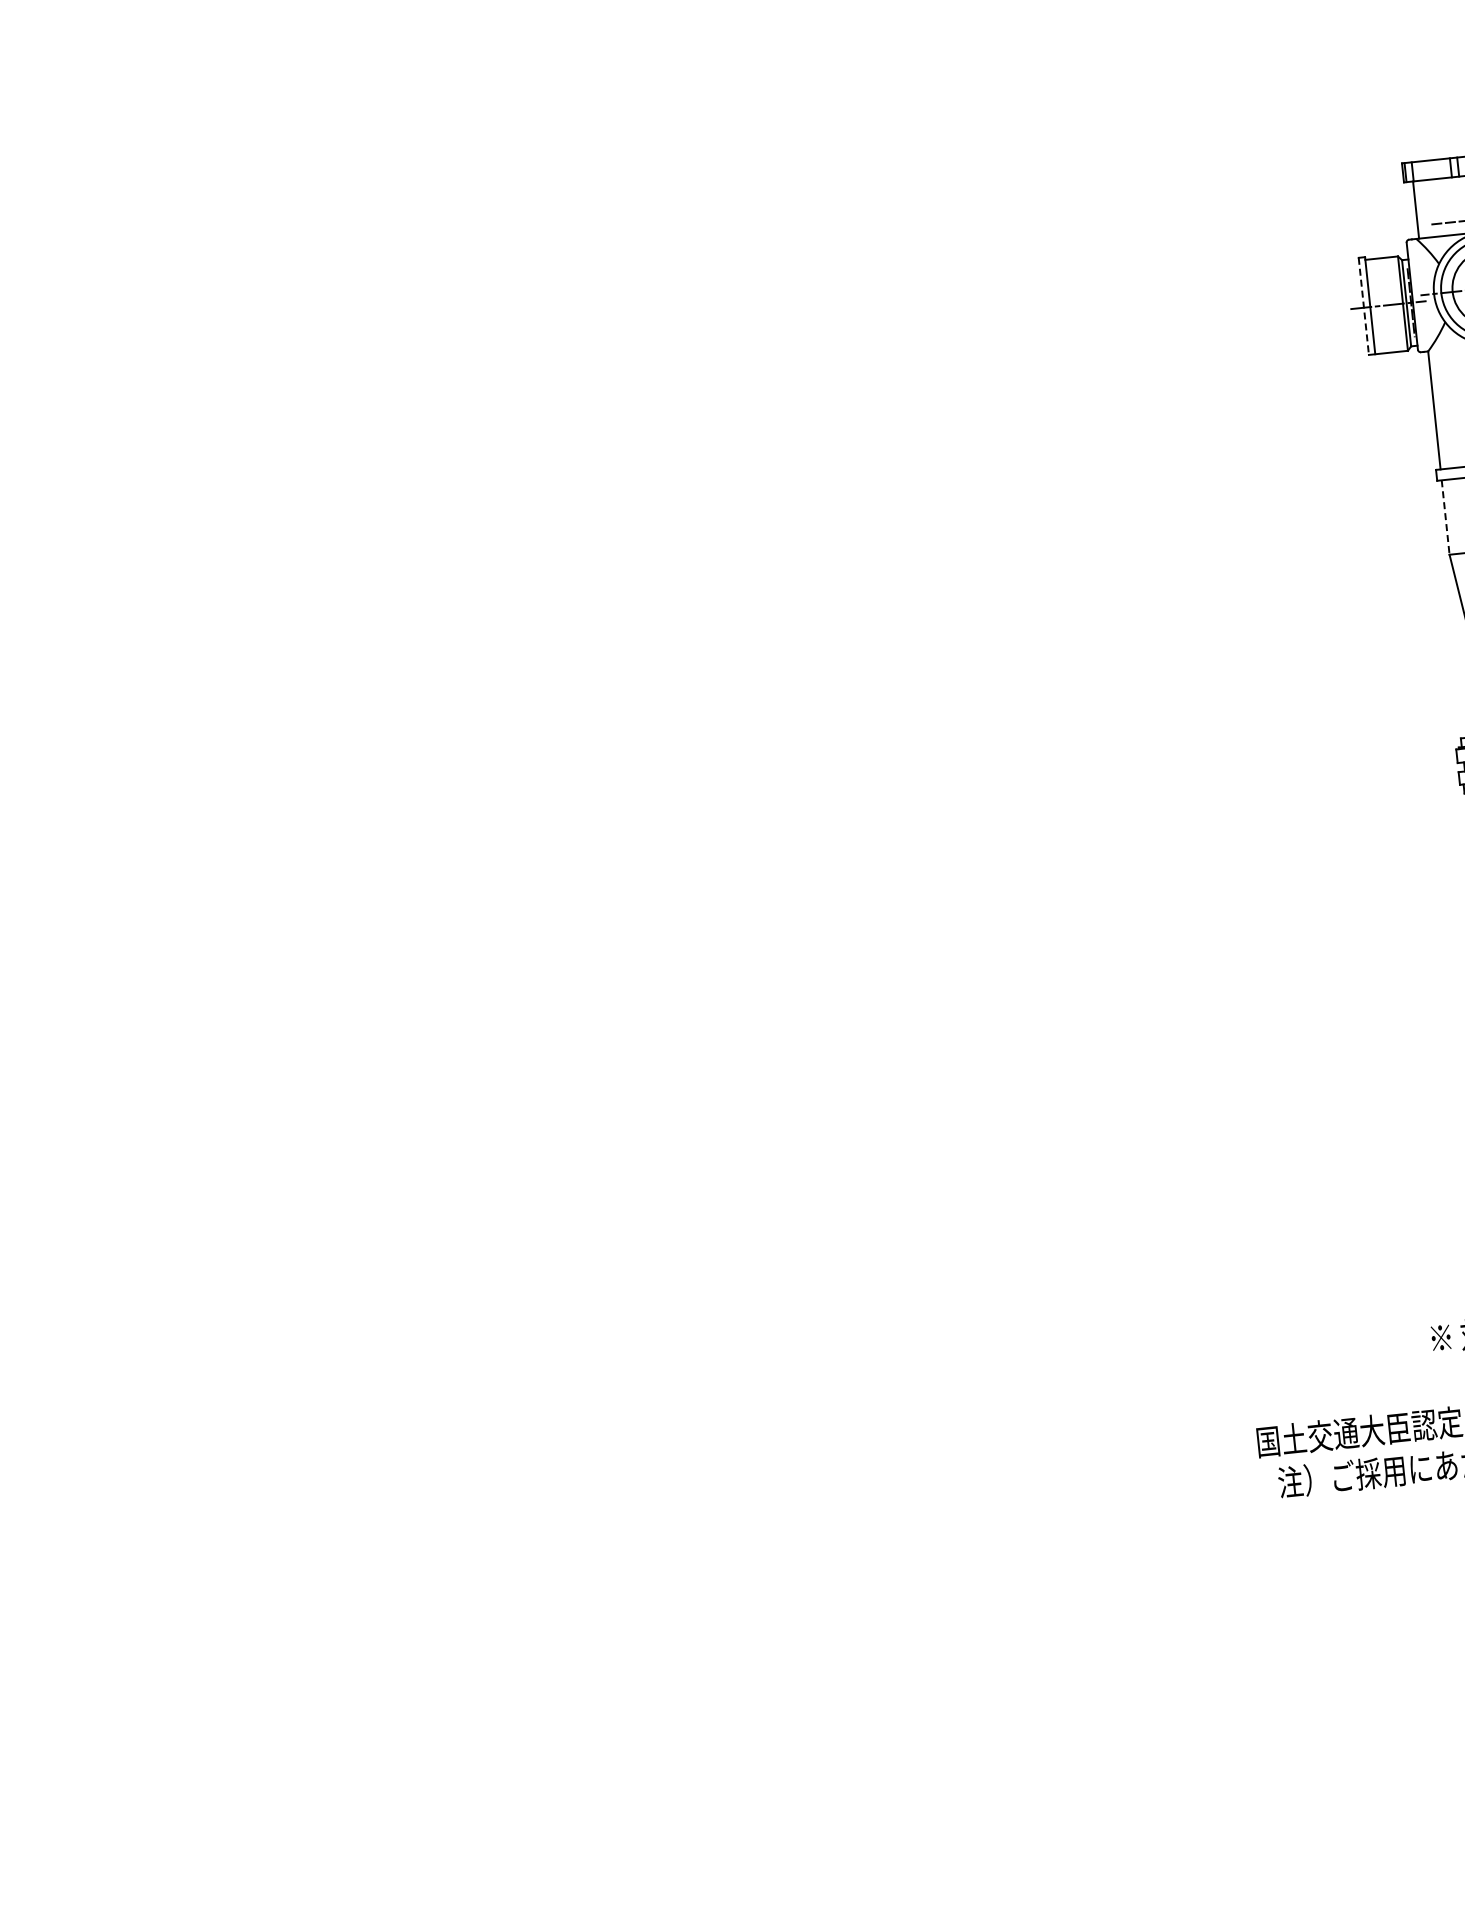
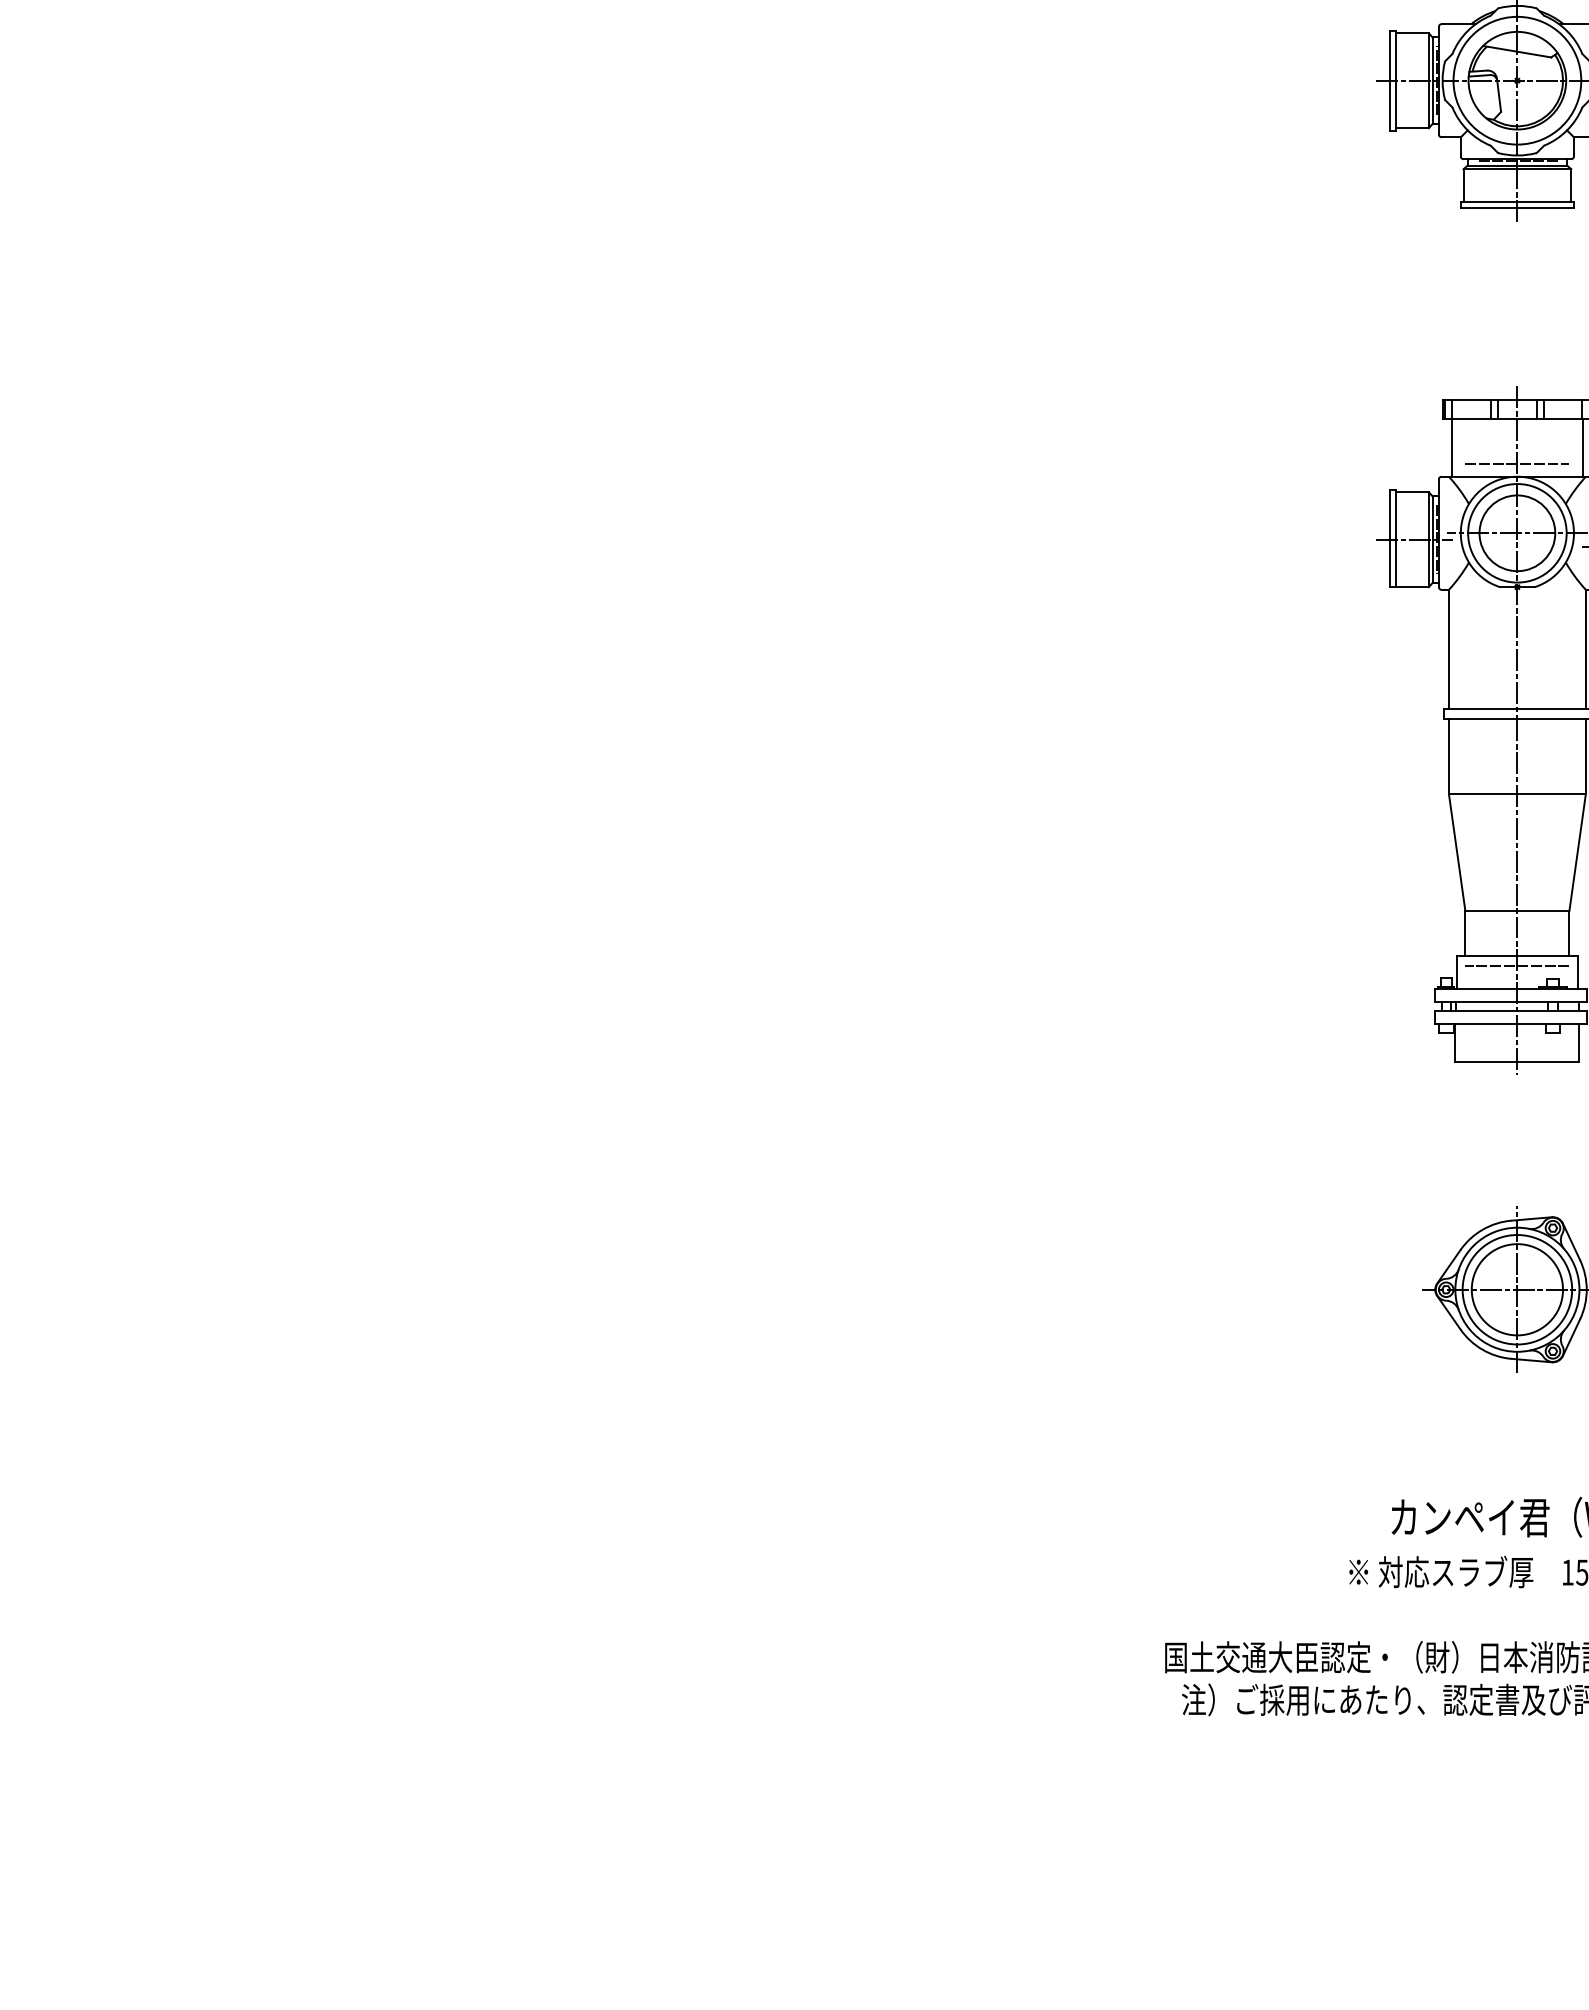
line: (1363, 306) -> (1389, 538), dashed -> solid
line: (1445, 518) -> (1448, 757), dashed -> solid

